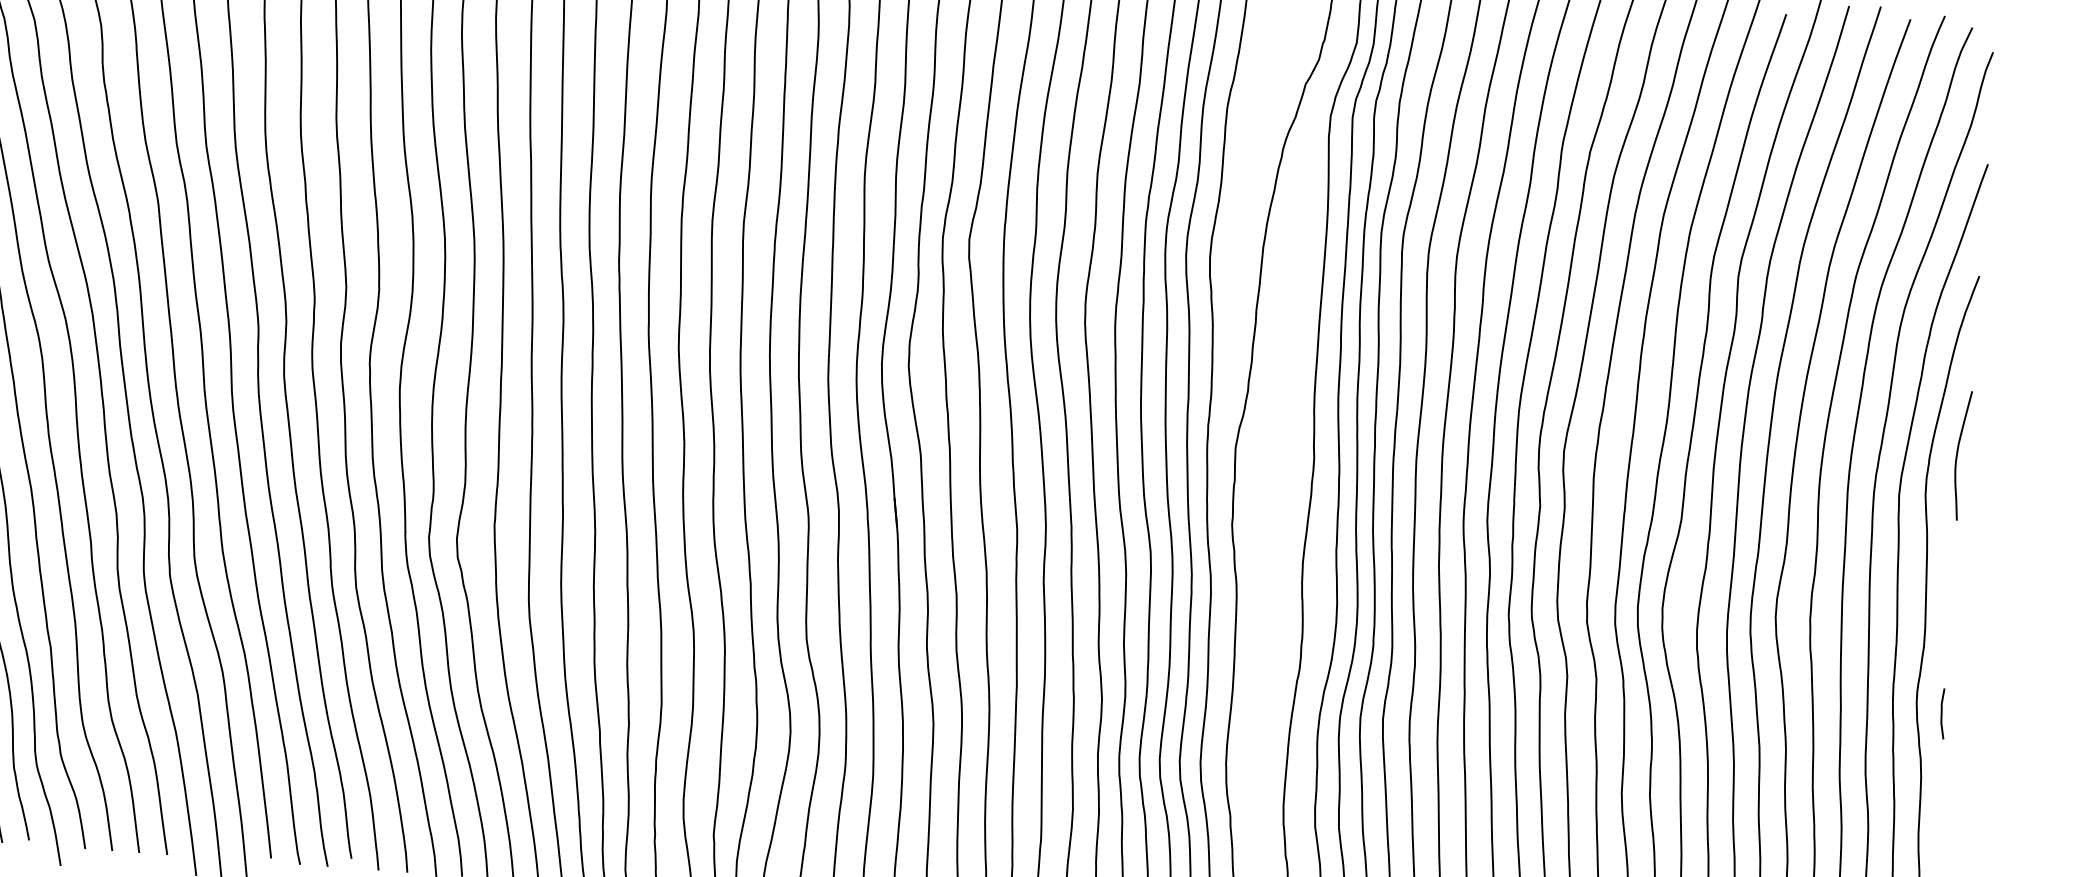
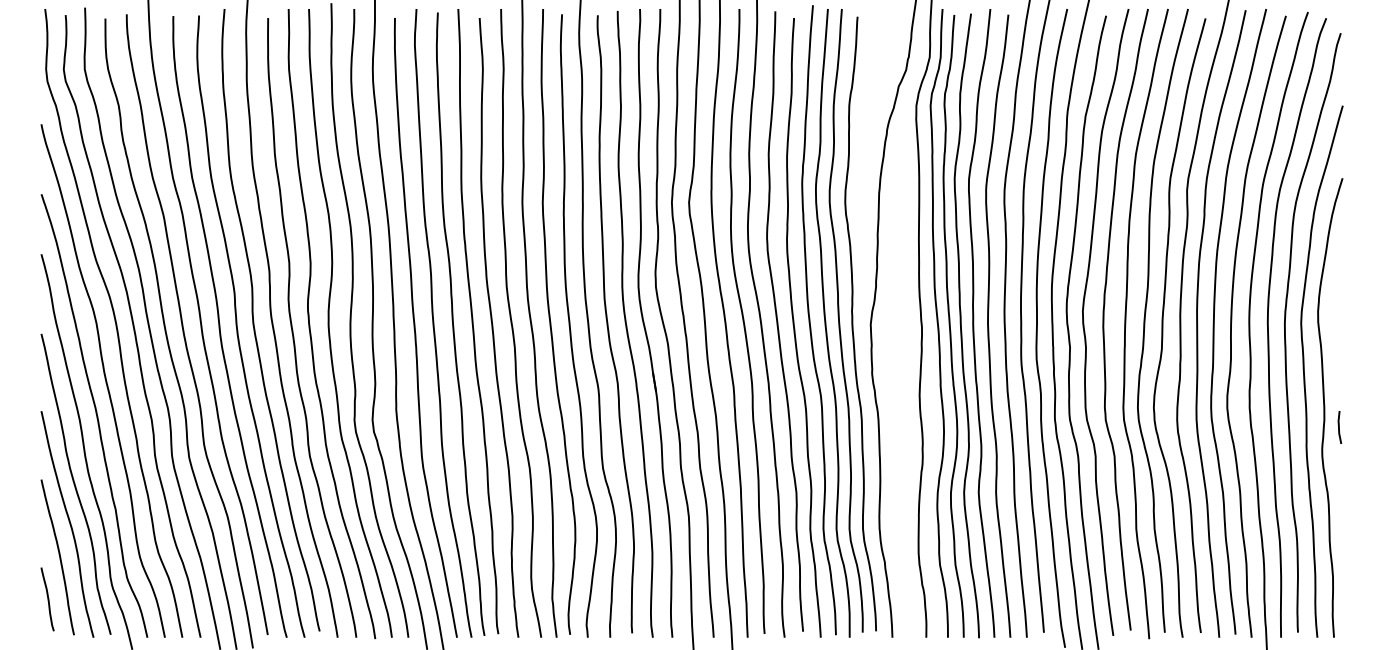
curve: (1958, 456) -> (1337, 295), removed
line: (1942, 713) -> (1339, 427), moved

